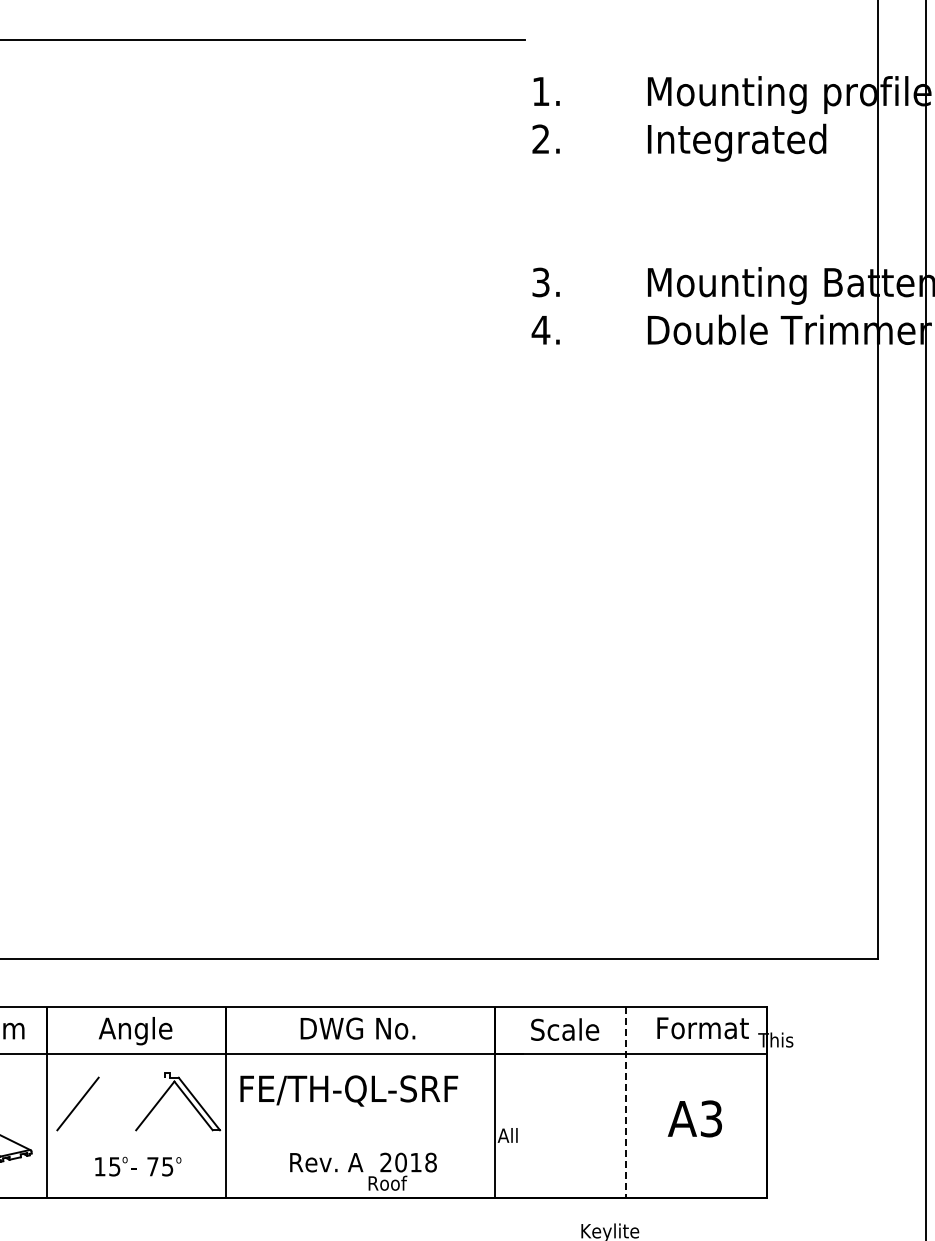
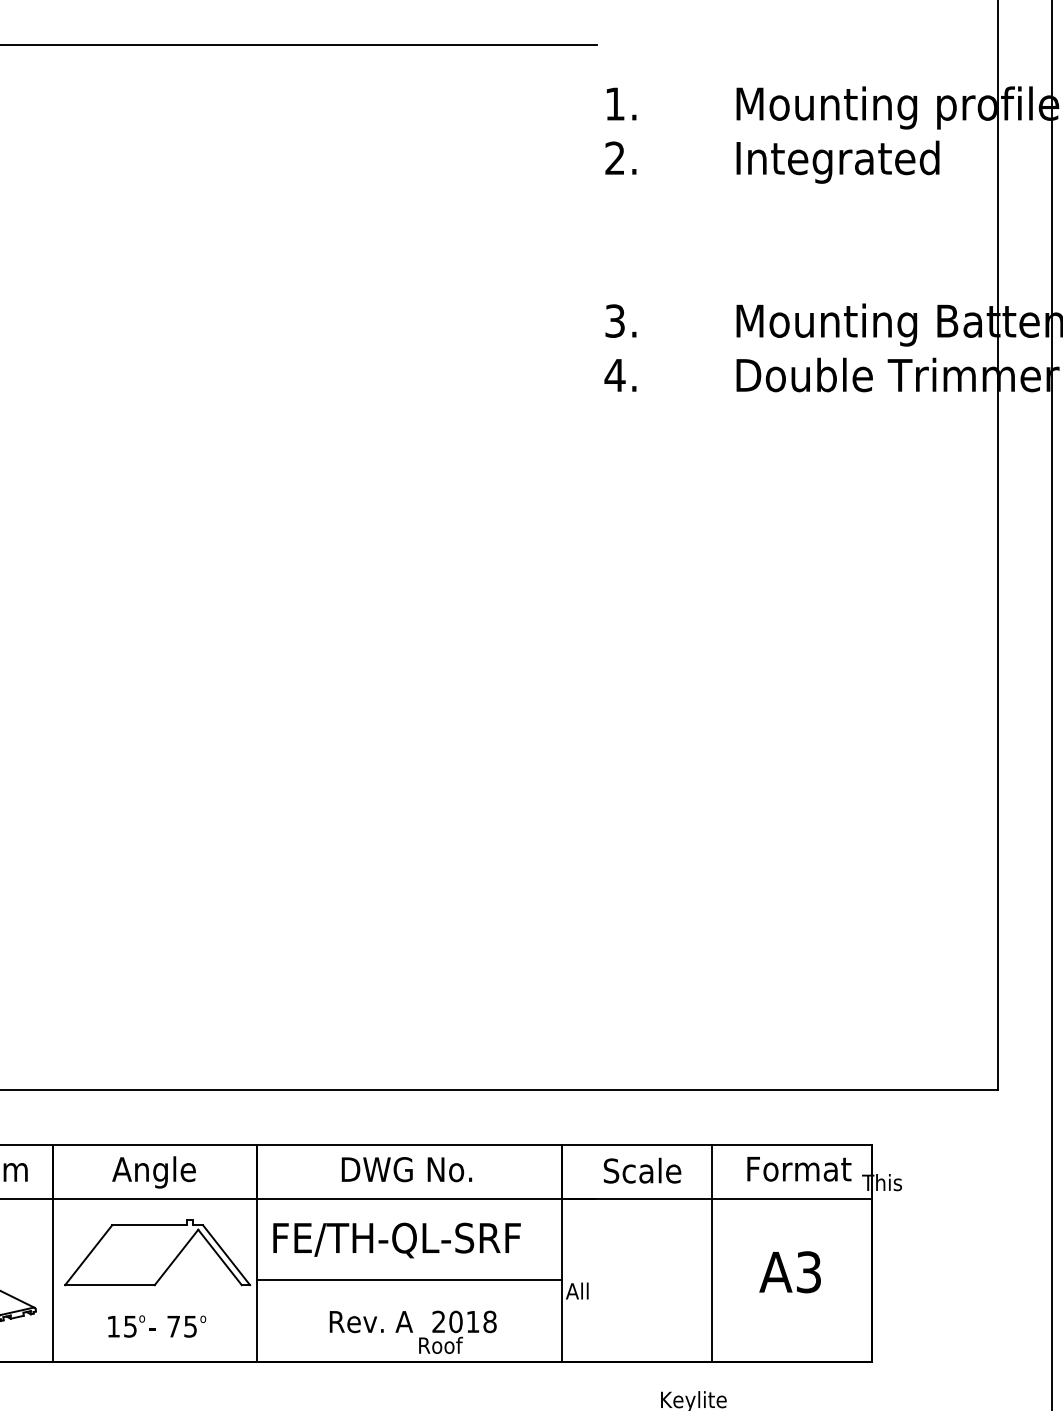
line: (131, 1077) -> (149, 1225), added
line: (625, 1102) -> (711, 1253), dashed -> solid
line: (360, 1125) -> (409, 1279), added
line: (96, 1130) -> (109, 1285), added

